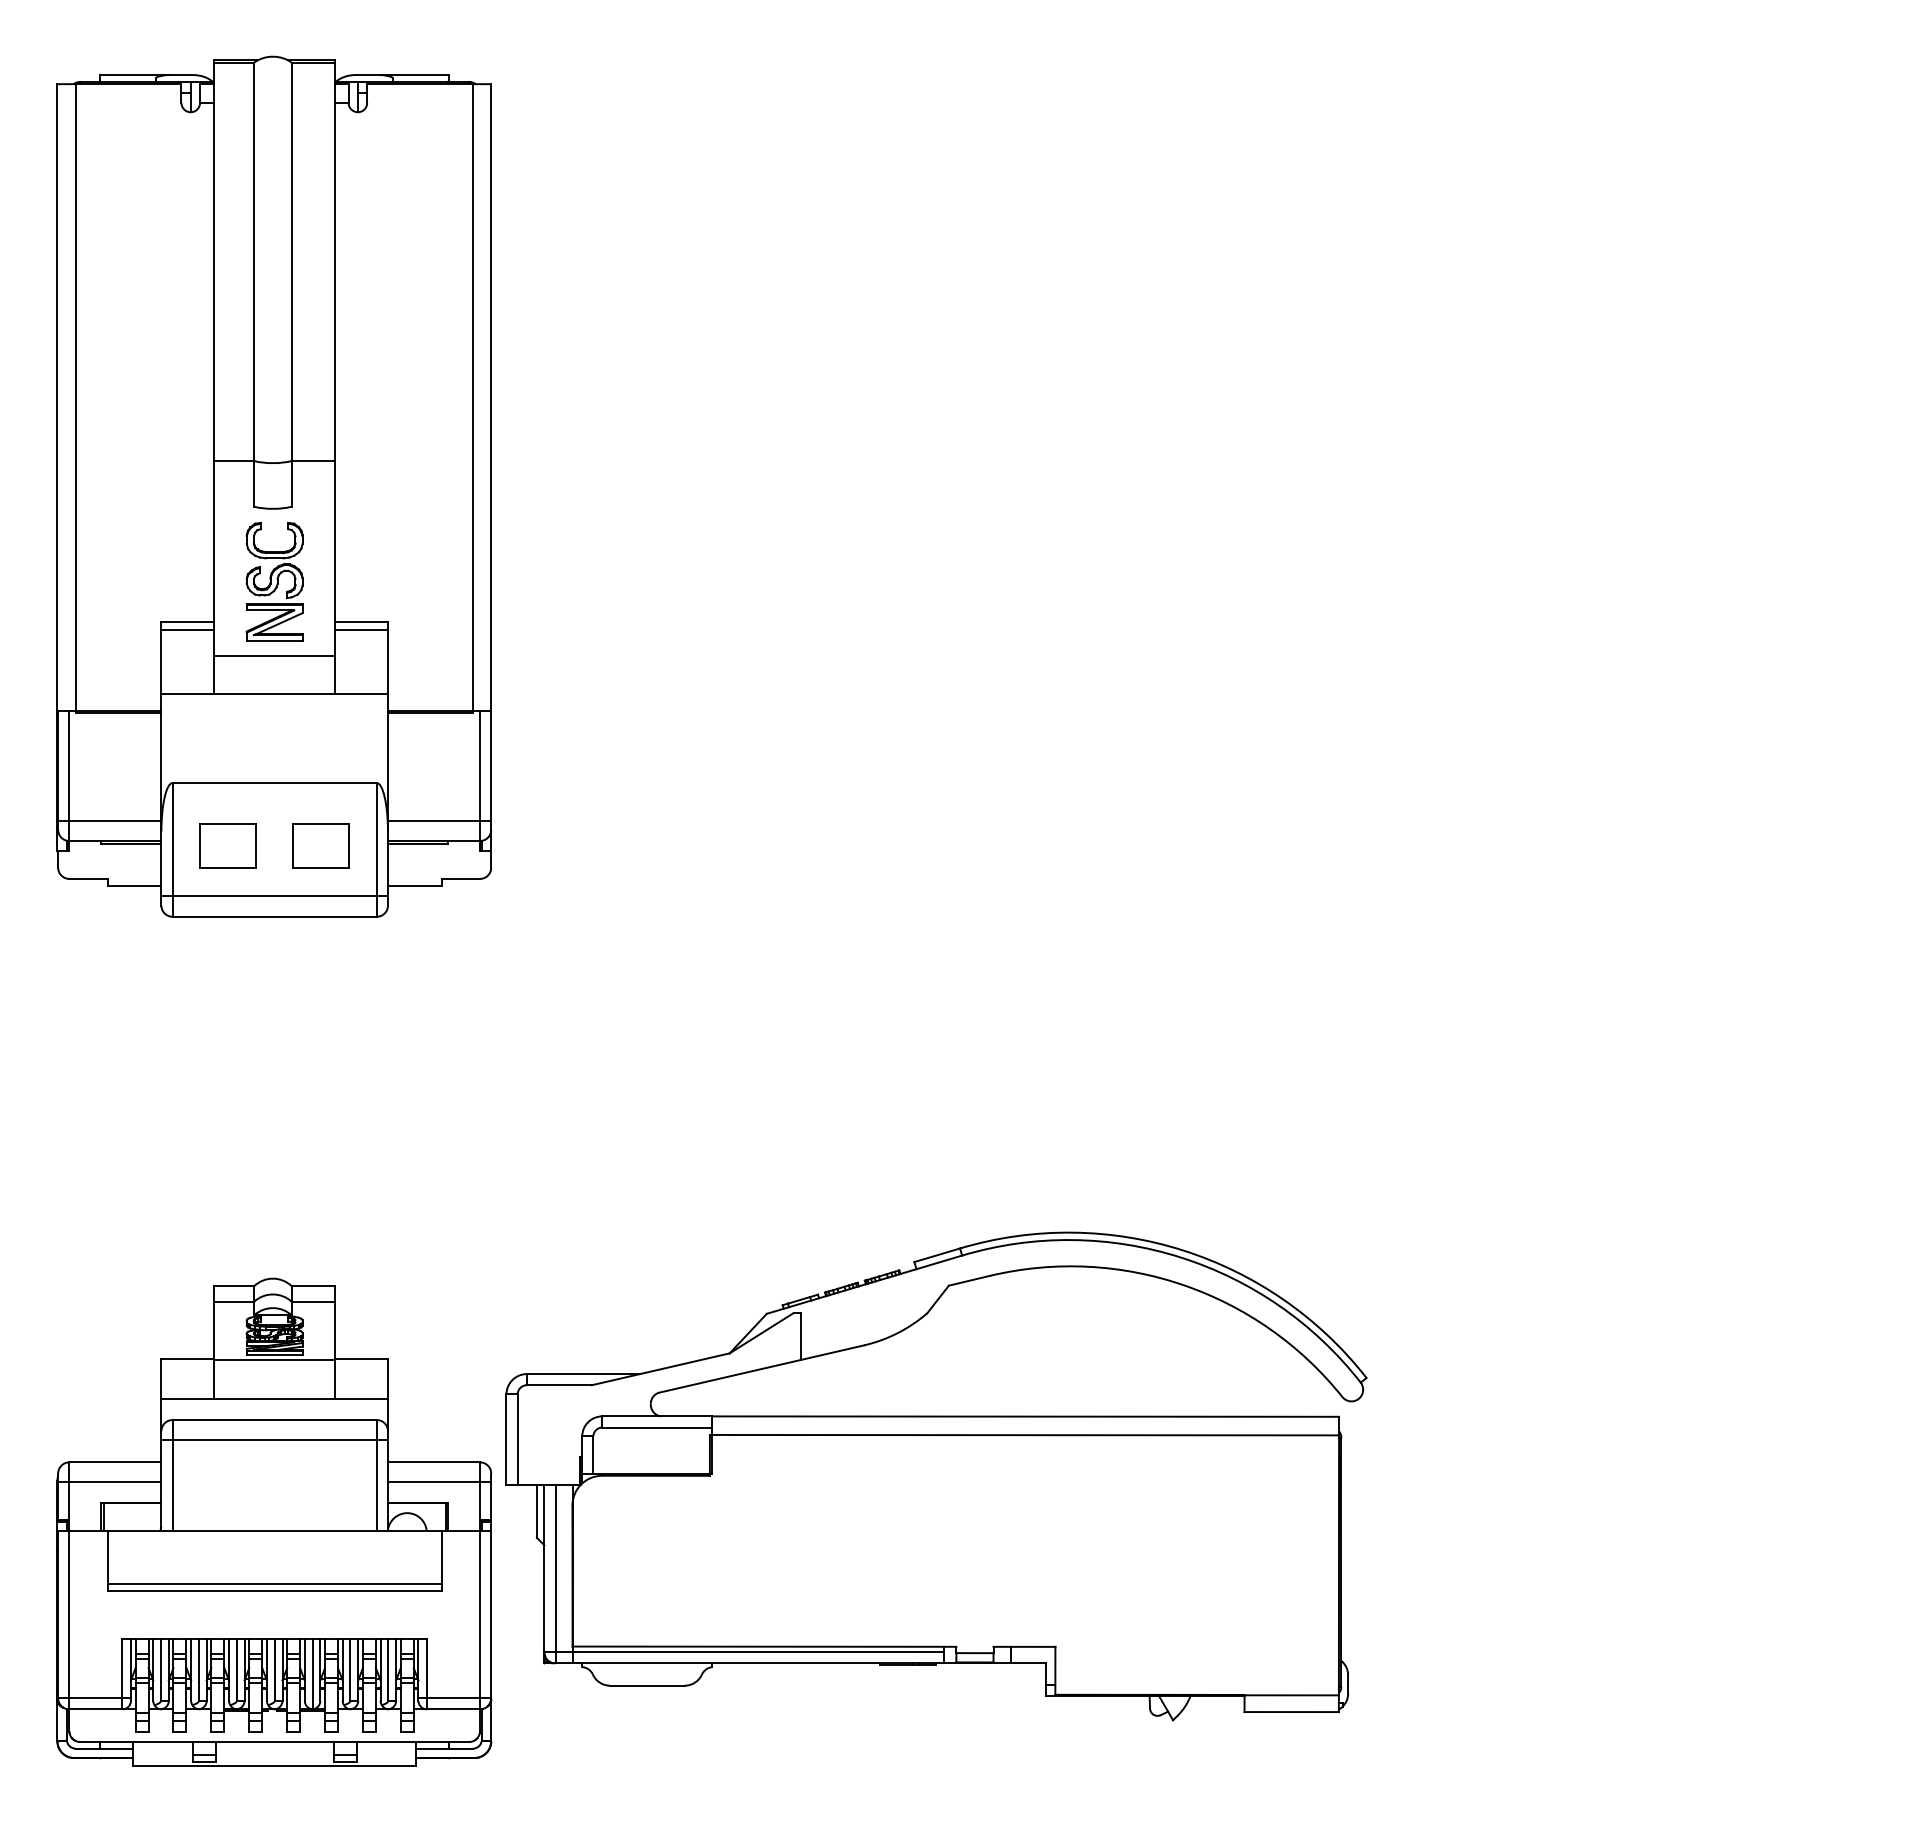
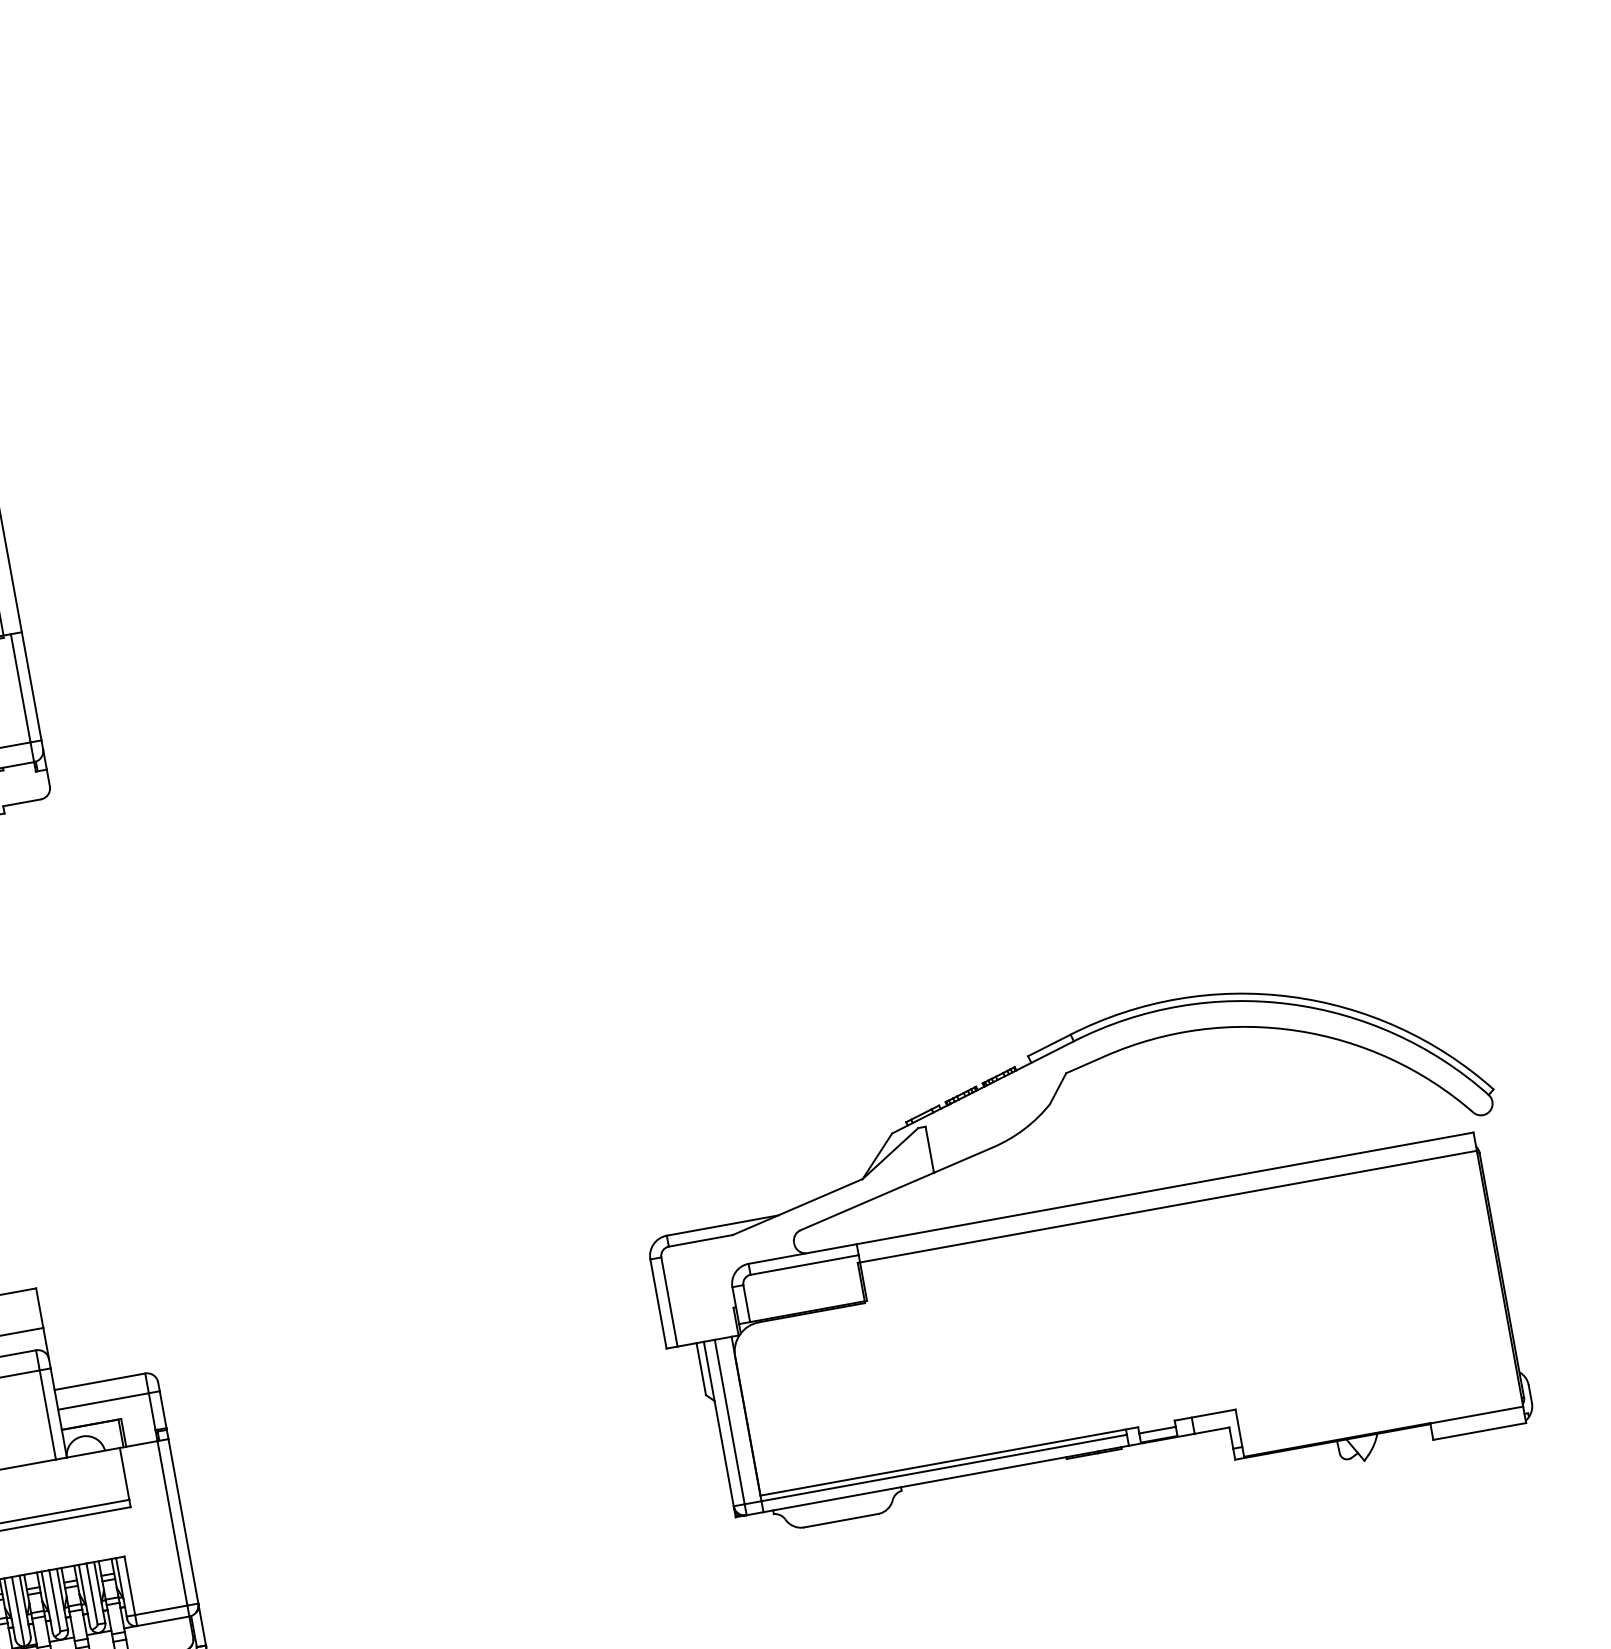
part: (936, 1476) -> (1088, 1263), moved

